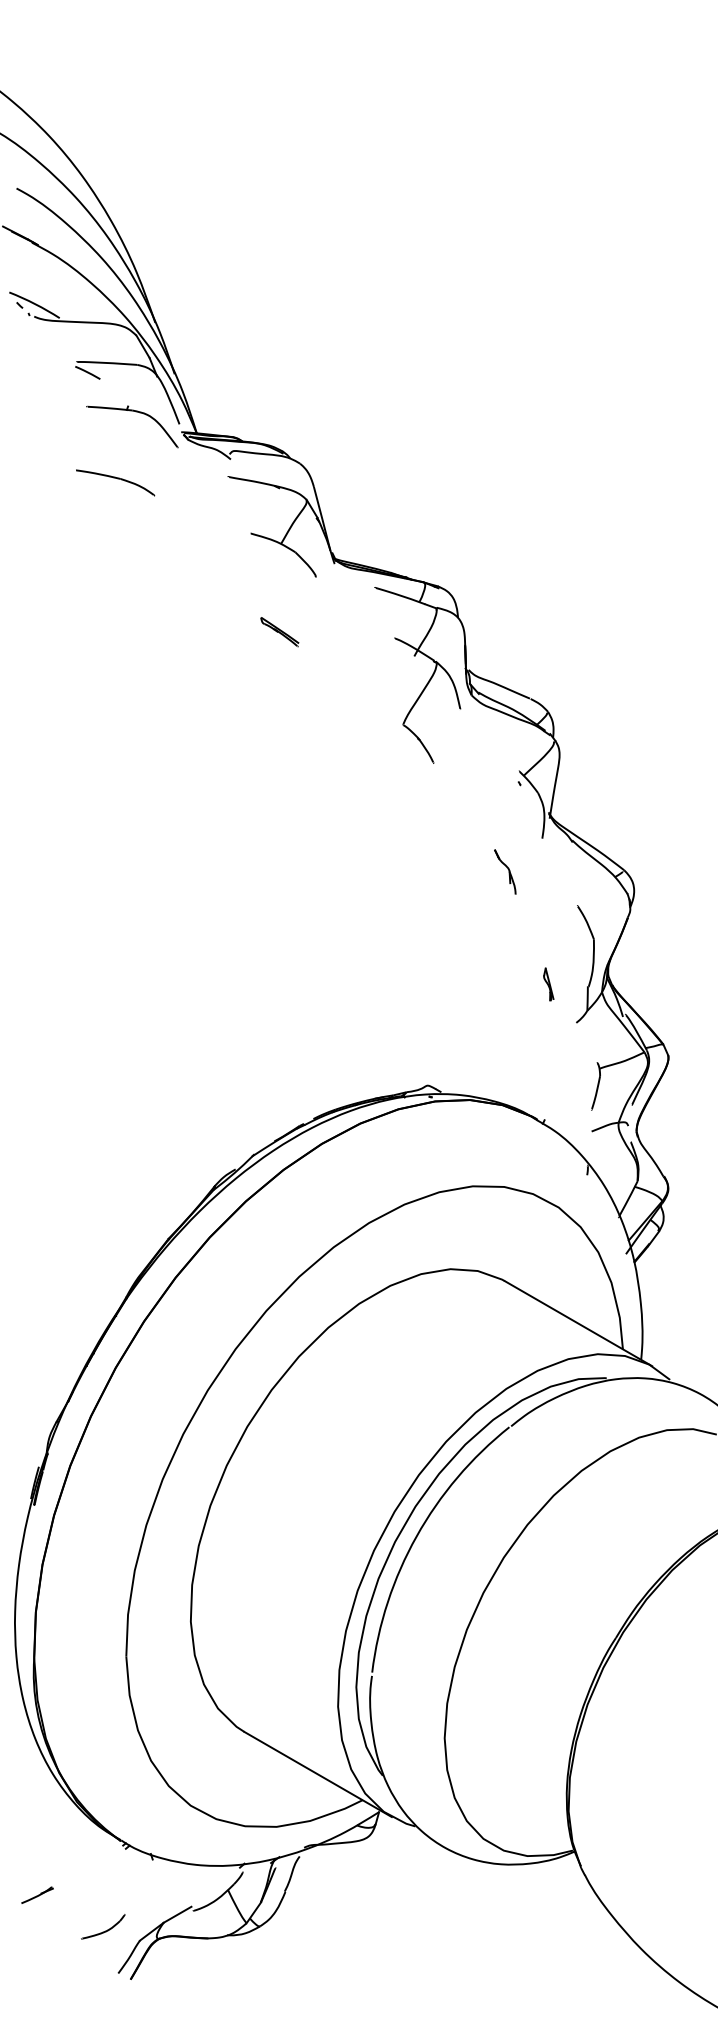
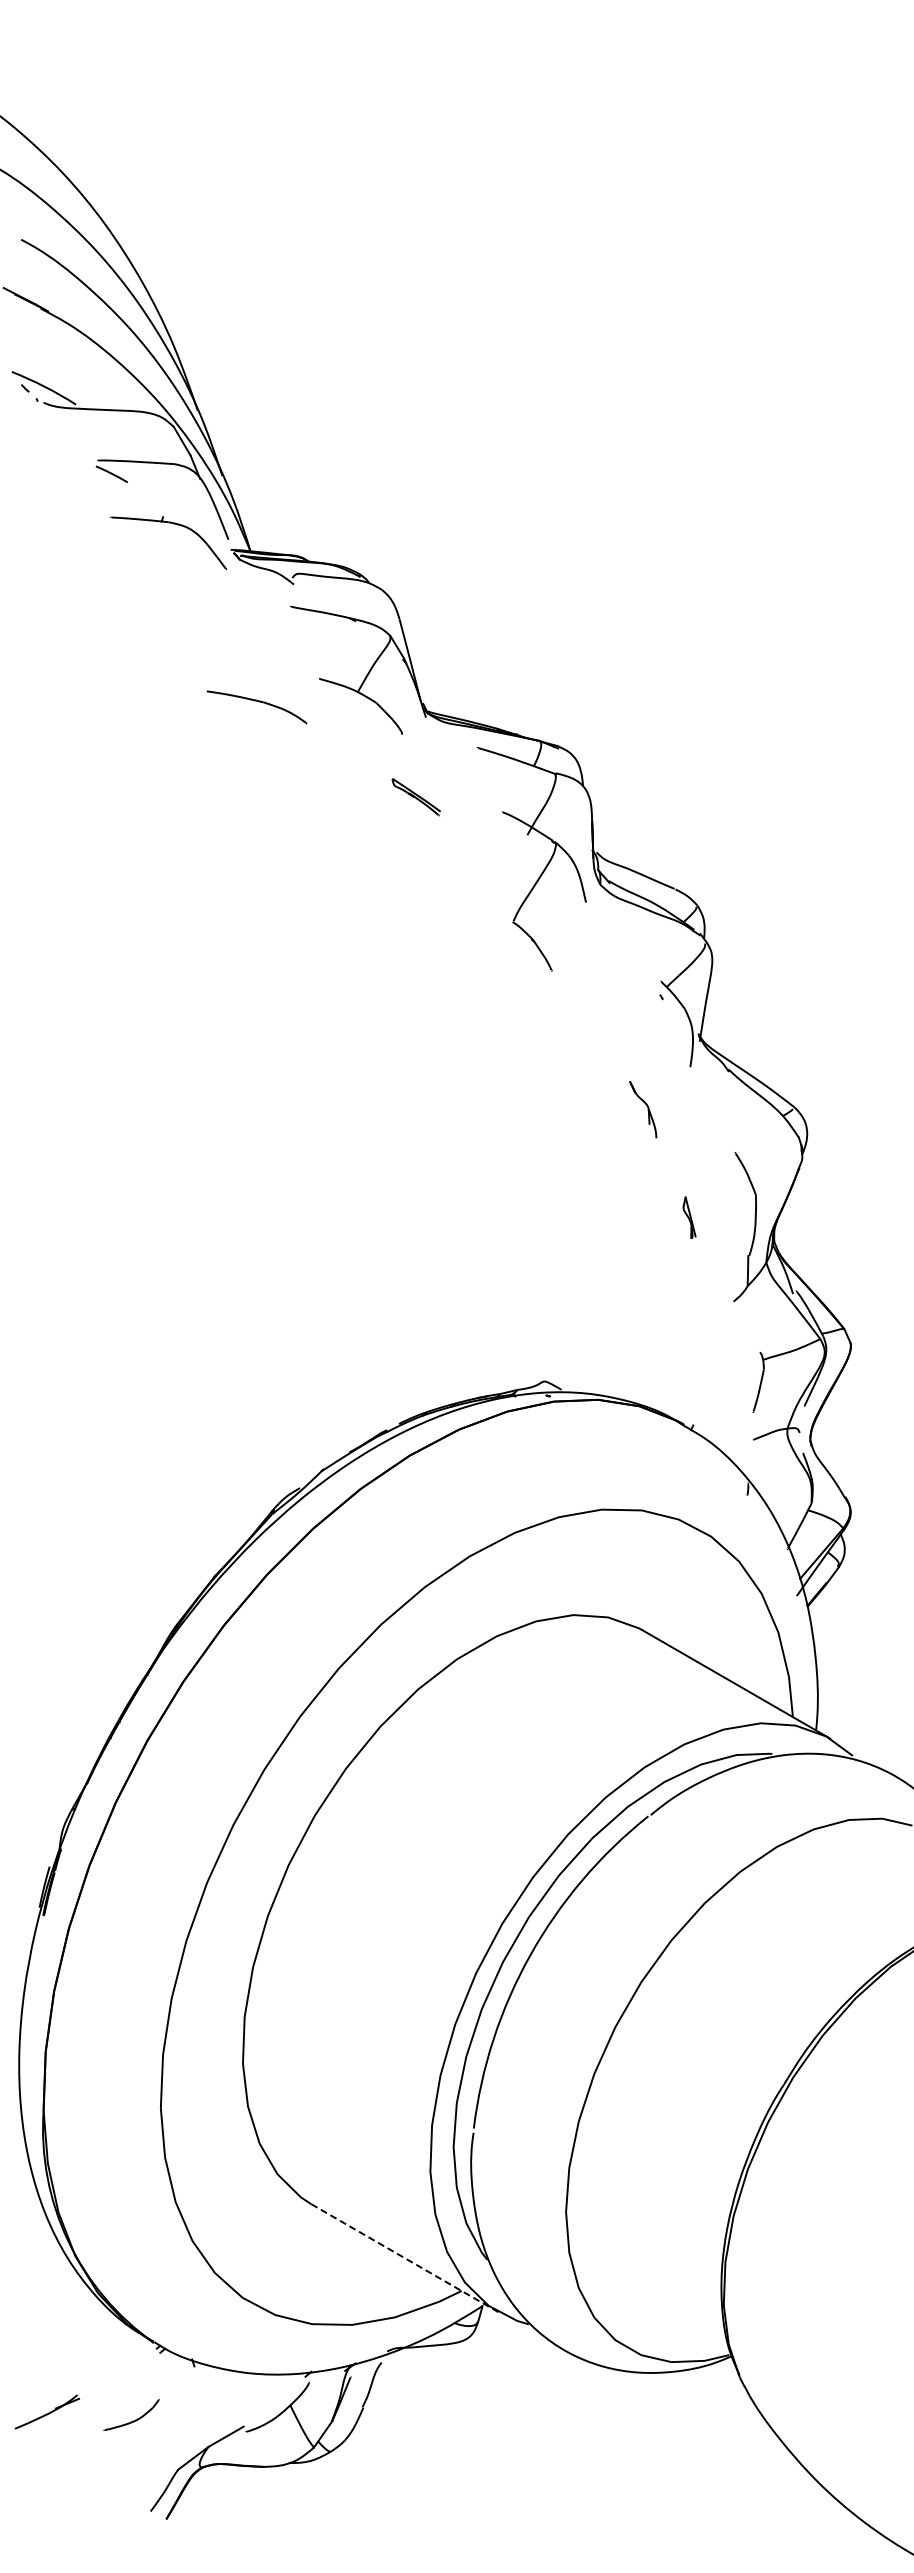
part: (115, 483) -> (256, 707), moved
part: (279, 632) -> (415, 797), moved
part: (548, 984) -> (689, 1217), moved
line: (318, 1774) -> (405, 2258), solid -> dashed
part: (37, 1894) -> (47, 2411), size x1.6
part: (104, 1931) -> (133, 2420), moved

